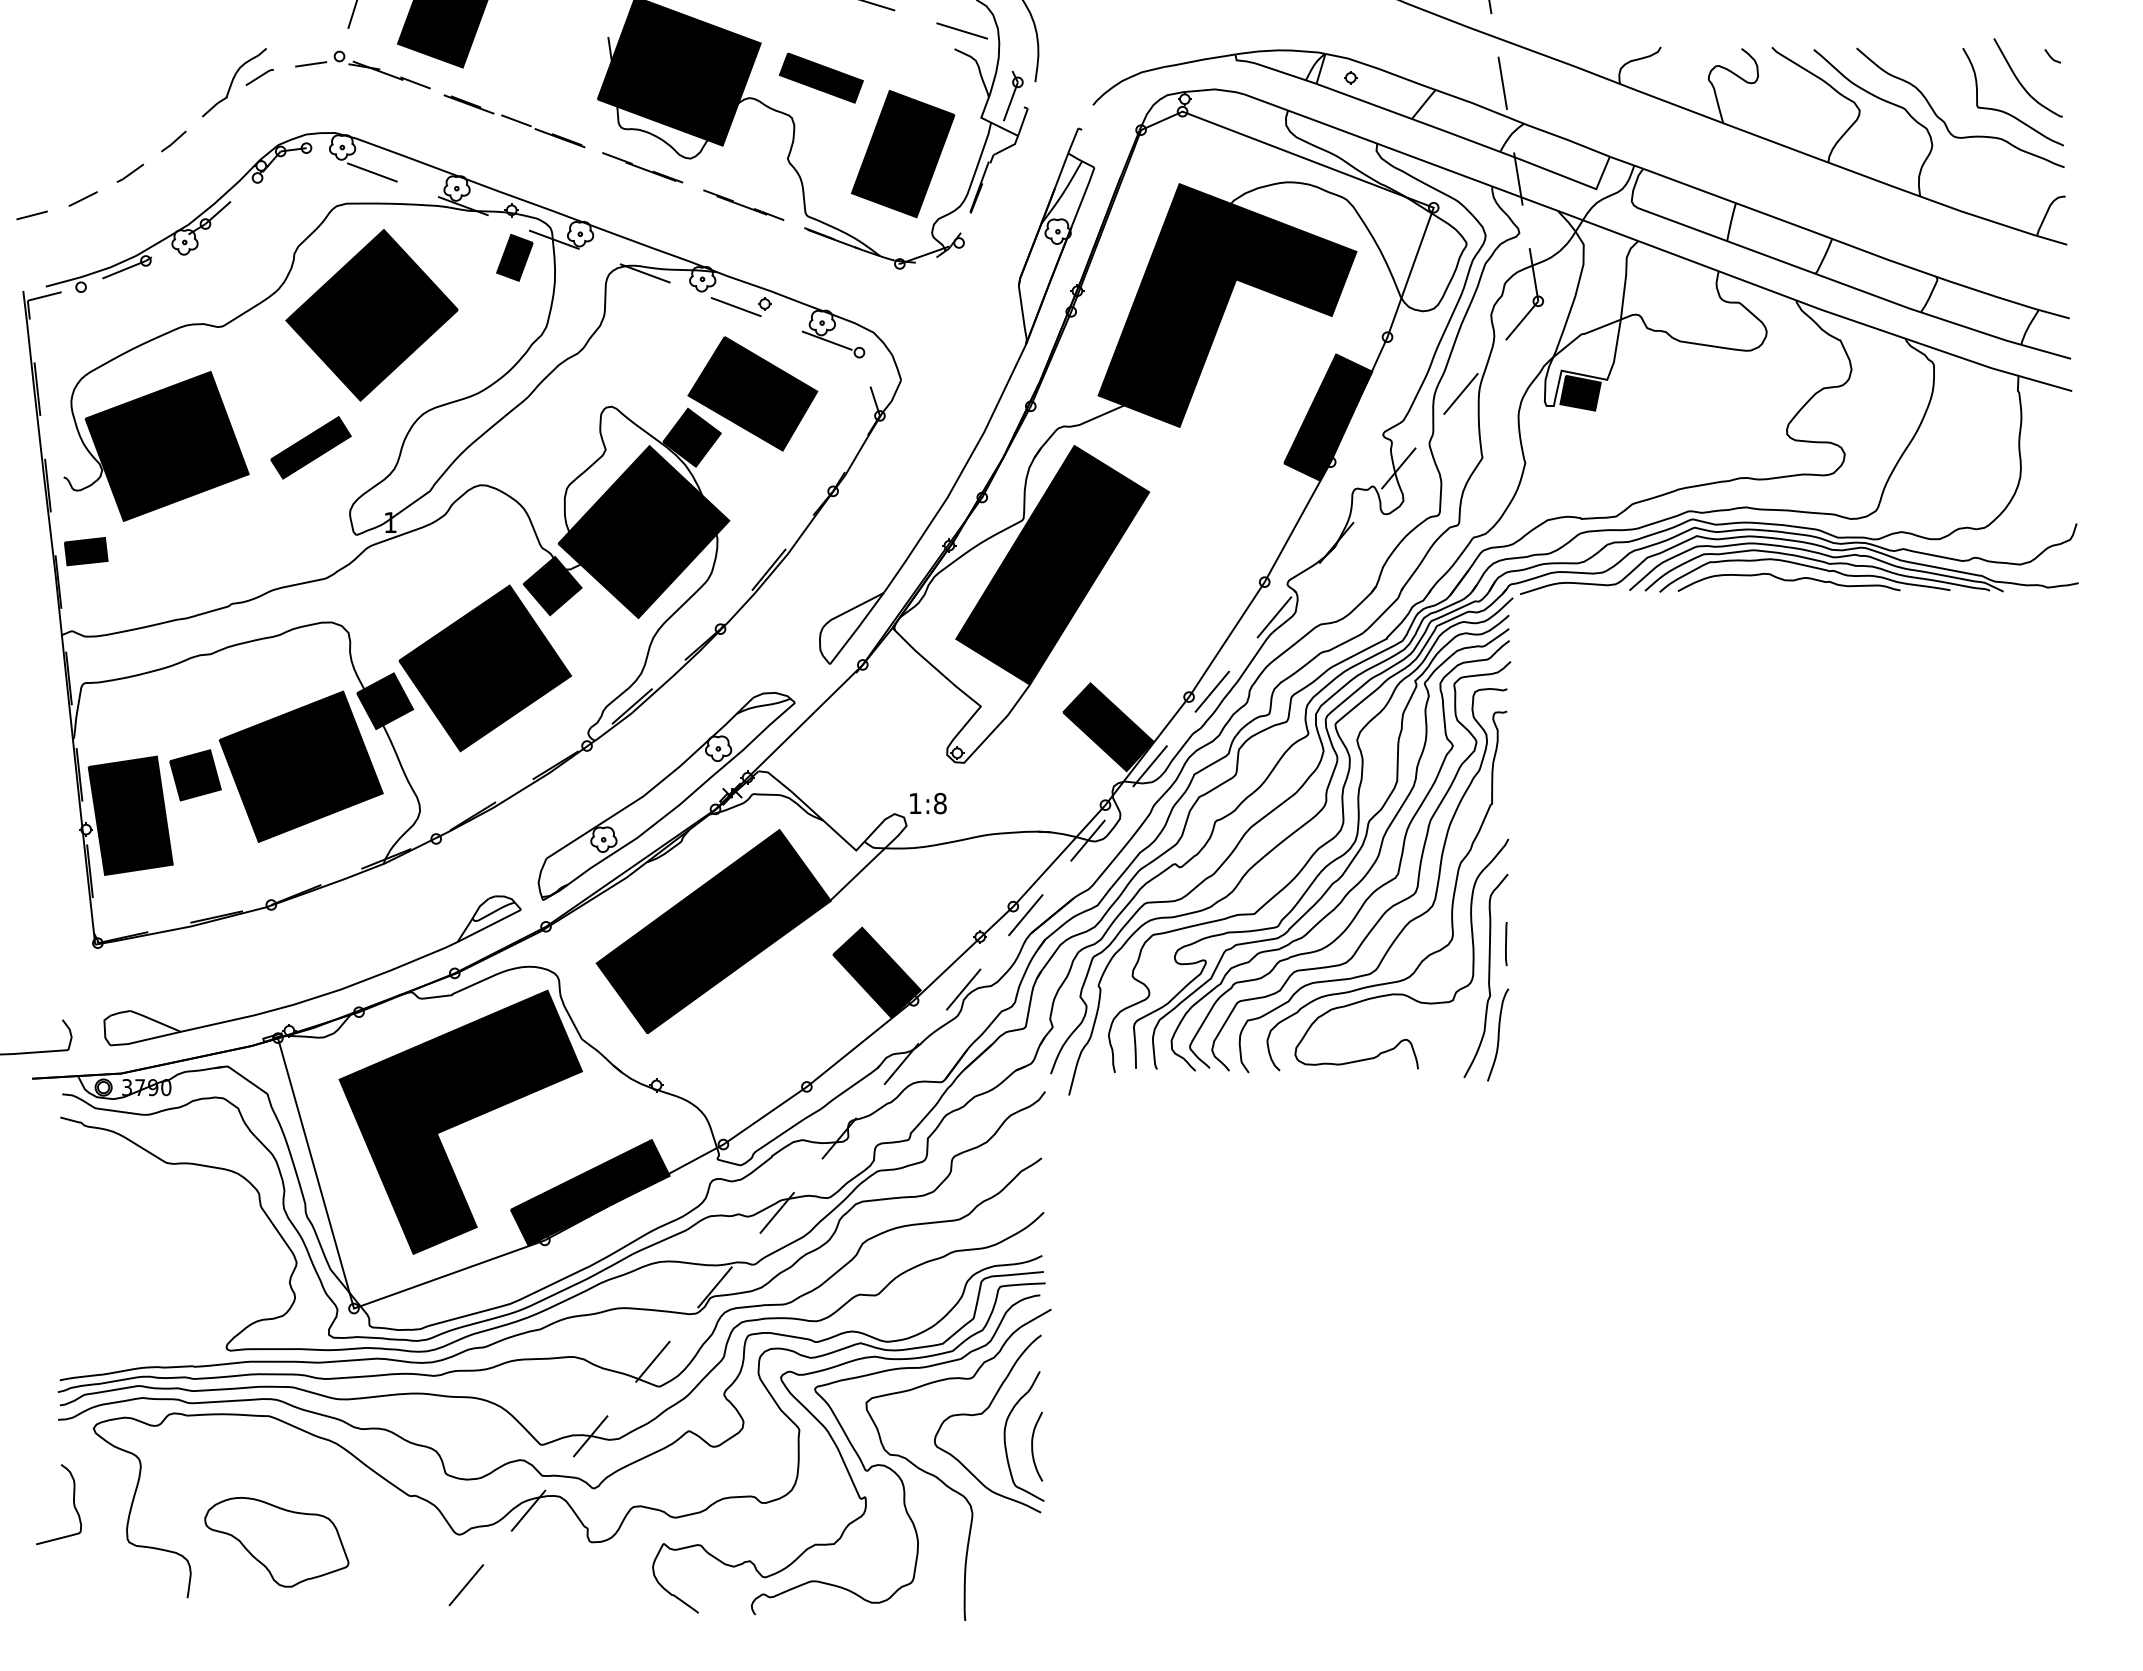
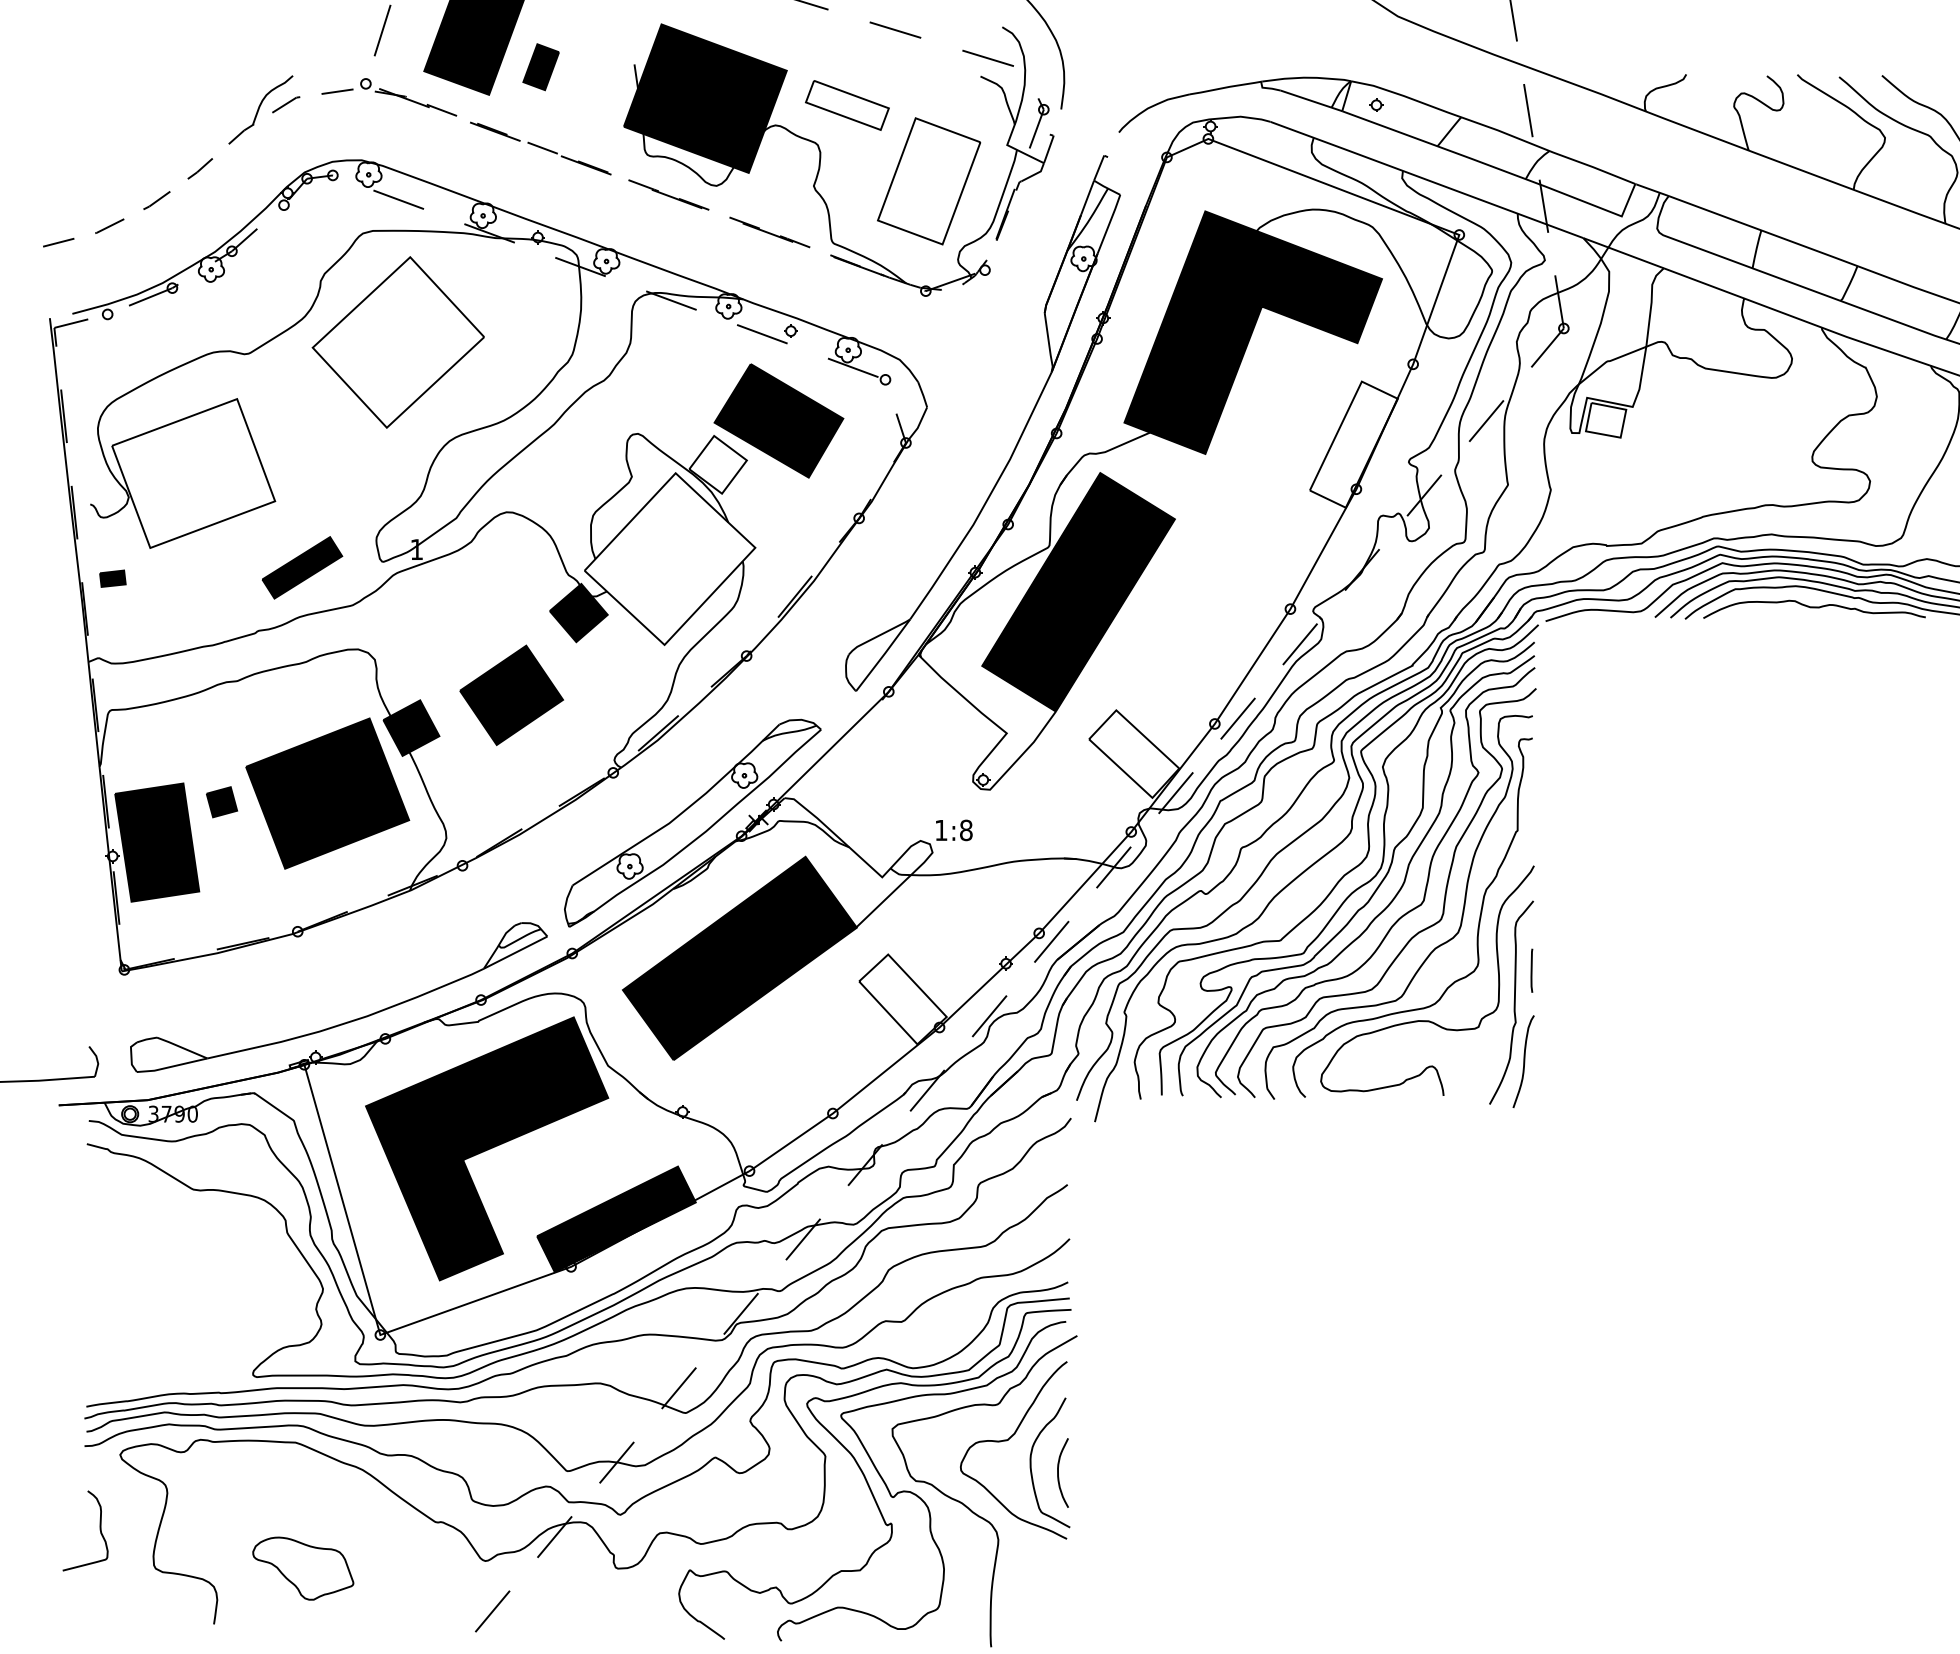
fill: (820, 77) -> (846, 104), removed
fill: (902, 153) -> (928, 180), removed
part: (514, 257) -> (540, 66), moved
fill: (372, 315) -> (398, 342), removed
fill: (1580, 392) -> (1606, 419), removed
fill: (1328, 417) -> (1354, 444), removed
fill: (691, 437) -> (717, 464), removed
fill: (166, 446) -> (192, 473), removed
part: (310, 447) -> (301, 567), moved
fill: (643, 532) -> (669, 559), removed
part: (86, 551) -> (113, 578), size x0.6
part: (485, 668) -> (511, 695), size x0.6
fill: (1108, 727) -> (1134, 754), removed
part: (195, 775) -> (221, 802), size x0.6
fill: (876, 972) -> (902, 999), removed
part: (276, 1542) -> (302, 1568), size x0.7

